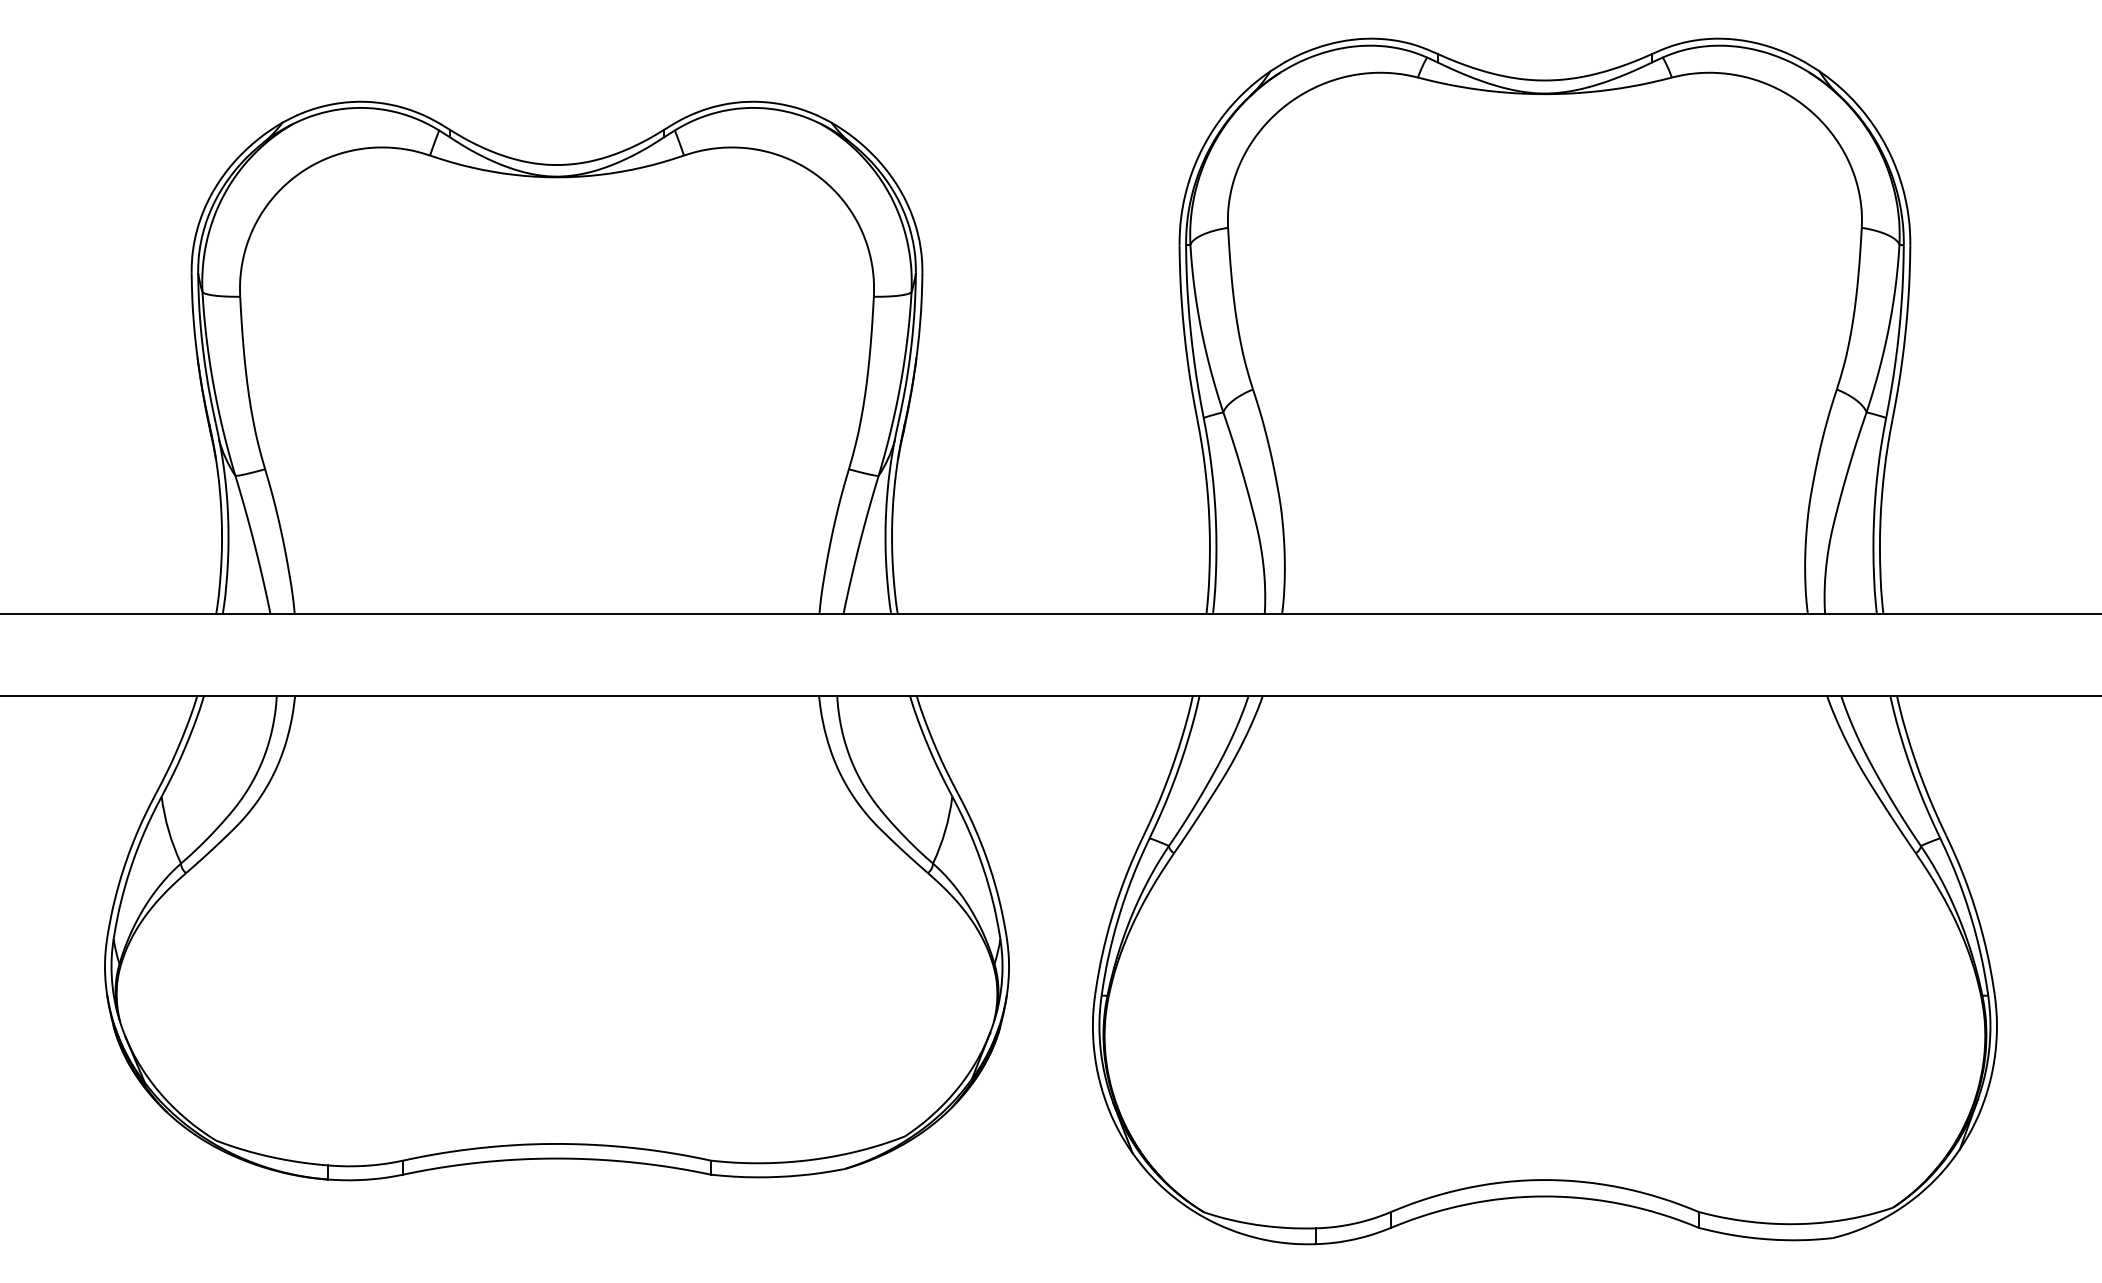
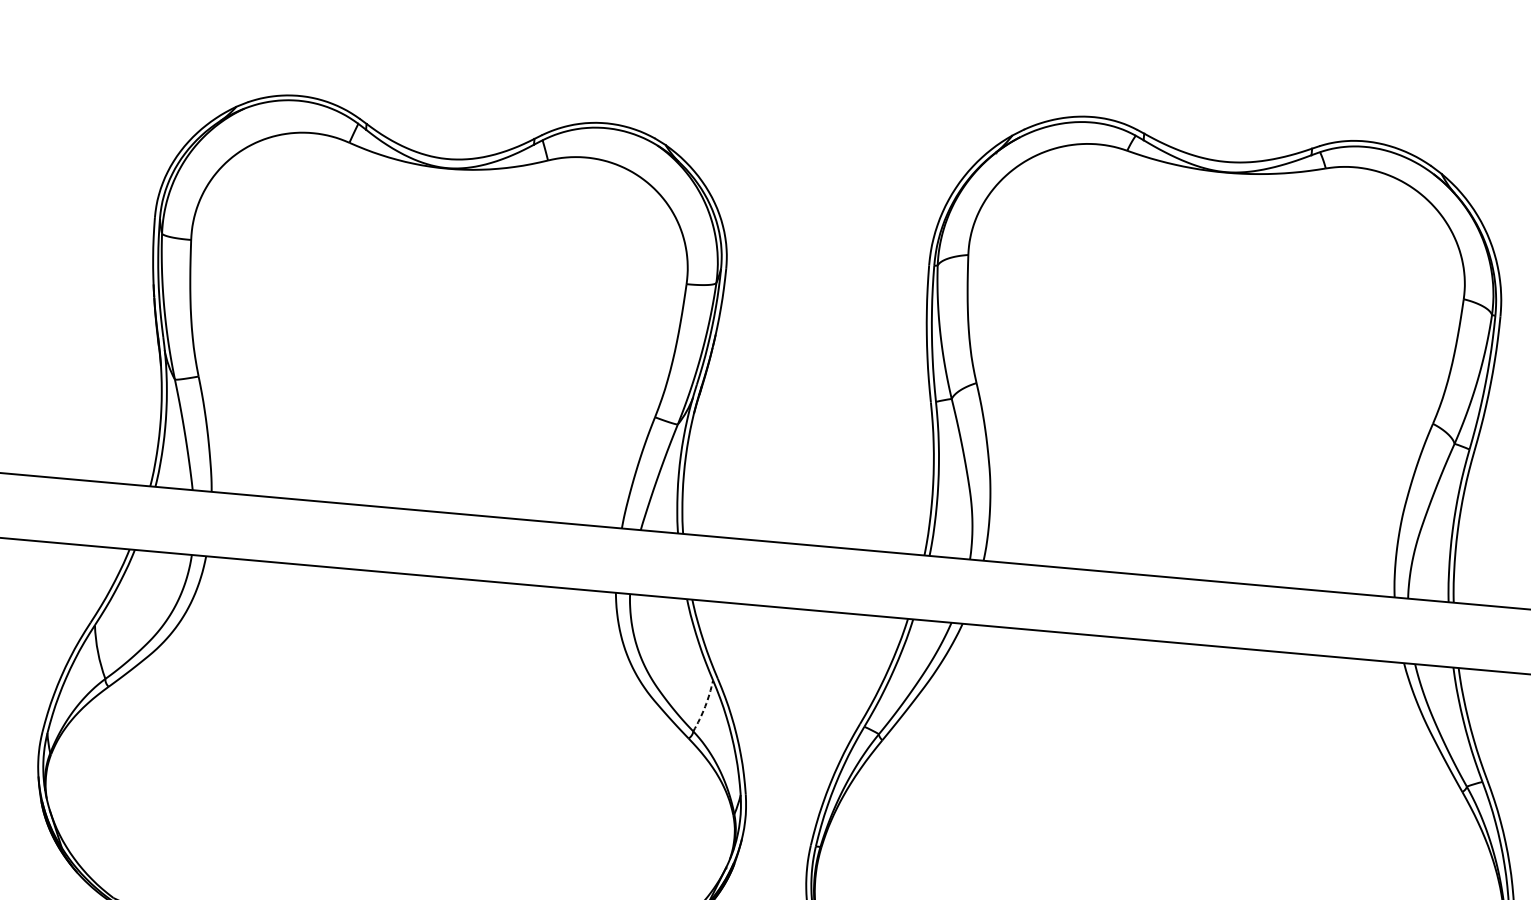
arc: (945, 830) -> (705, 706), solid -> dashed

